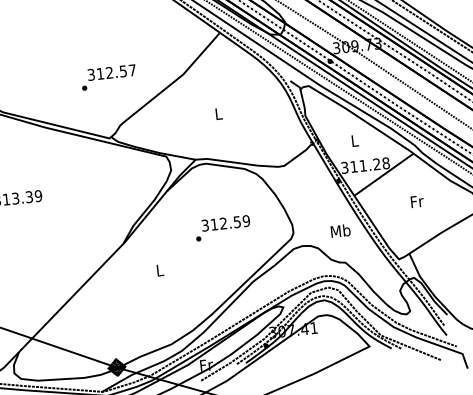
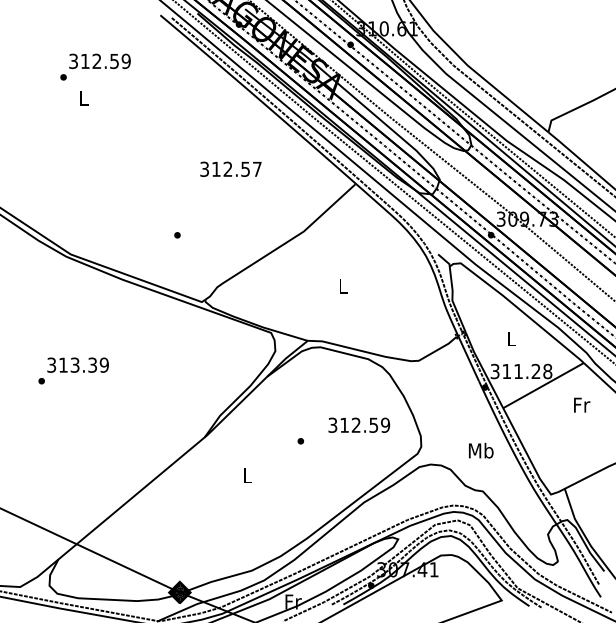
text: (111, 72) -> (230, 168), moved
text: (417, 201) -> (582, 404), moved
text: (226, 222) -> (359, 424), moved

